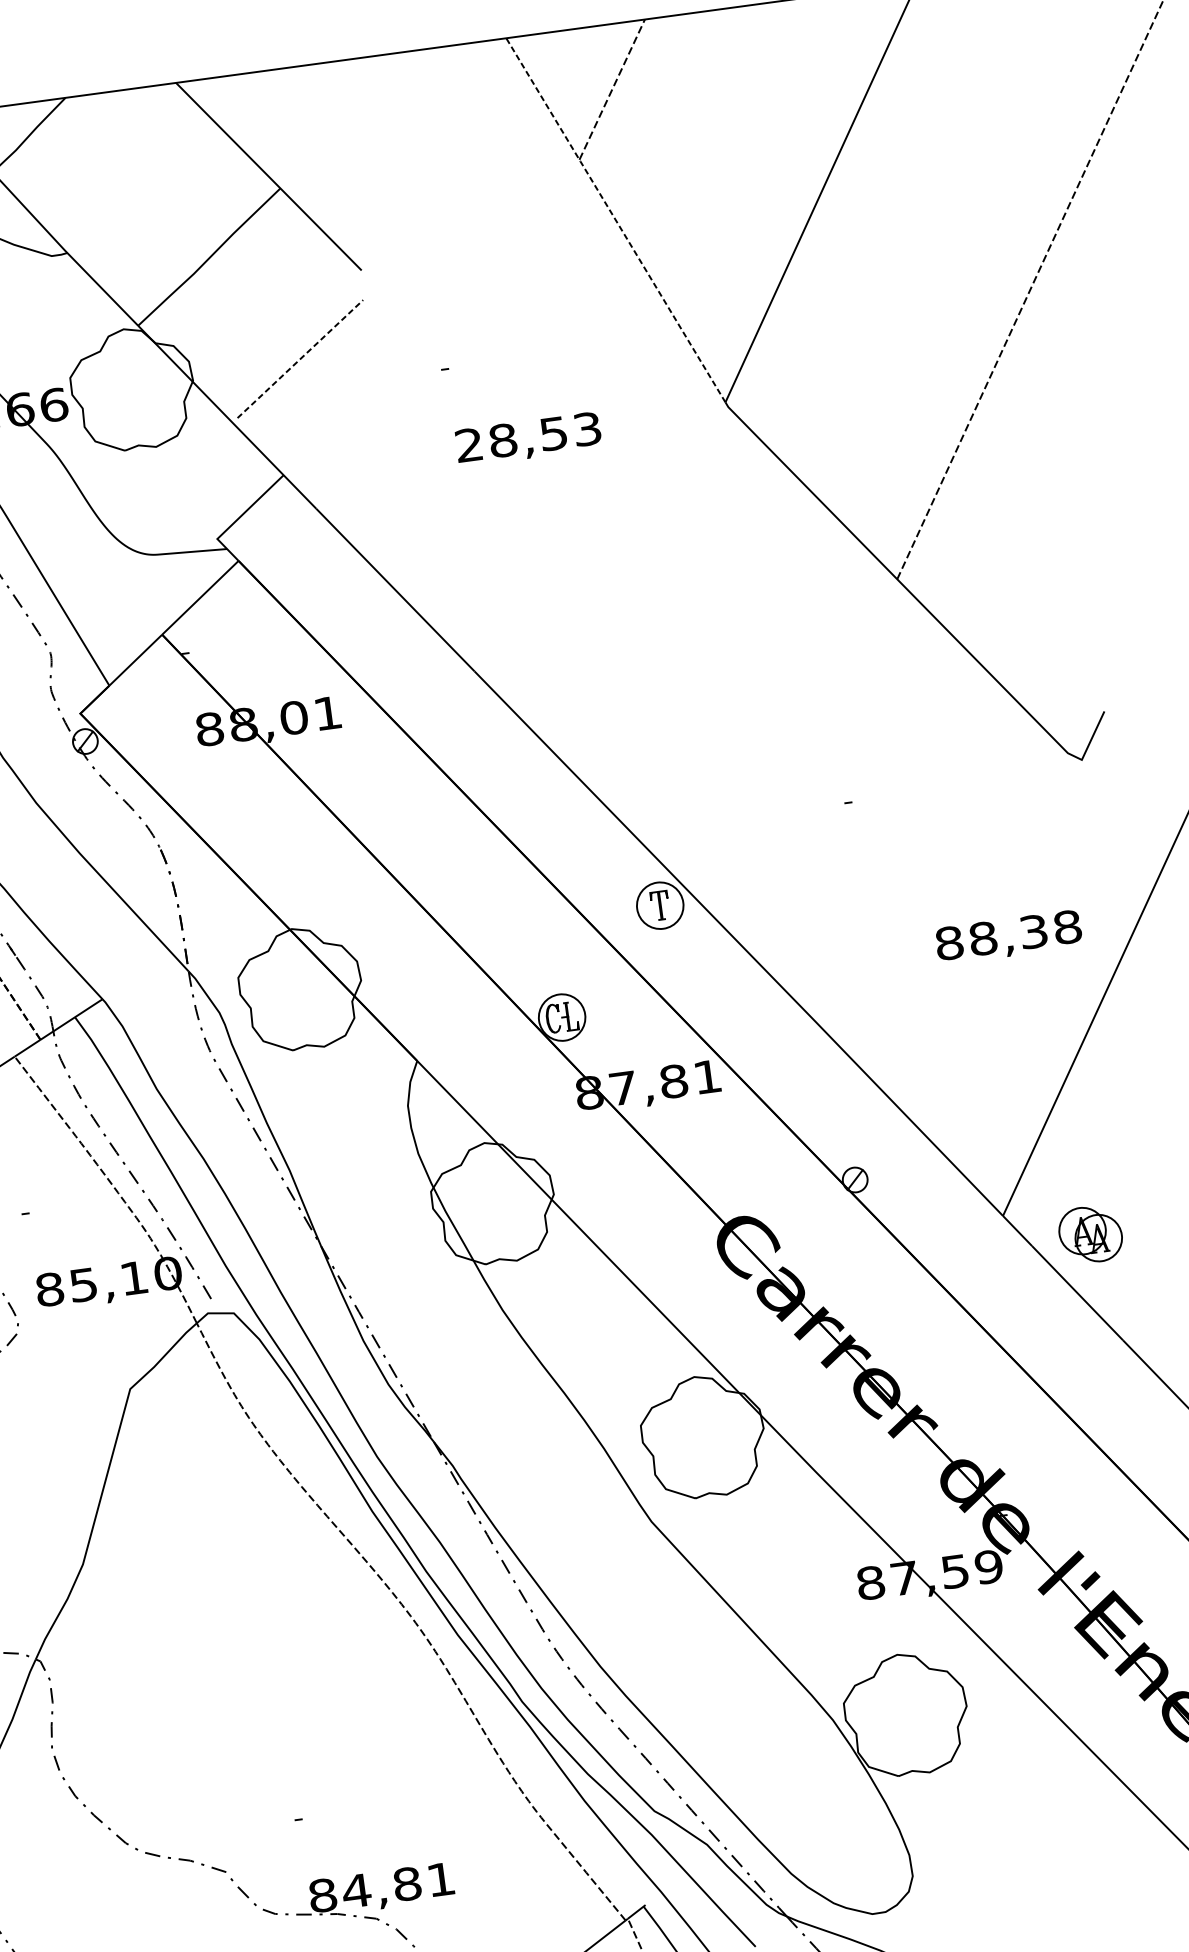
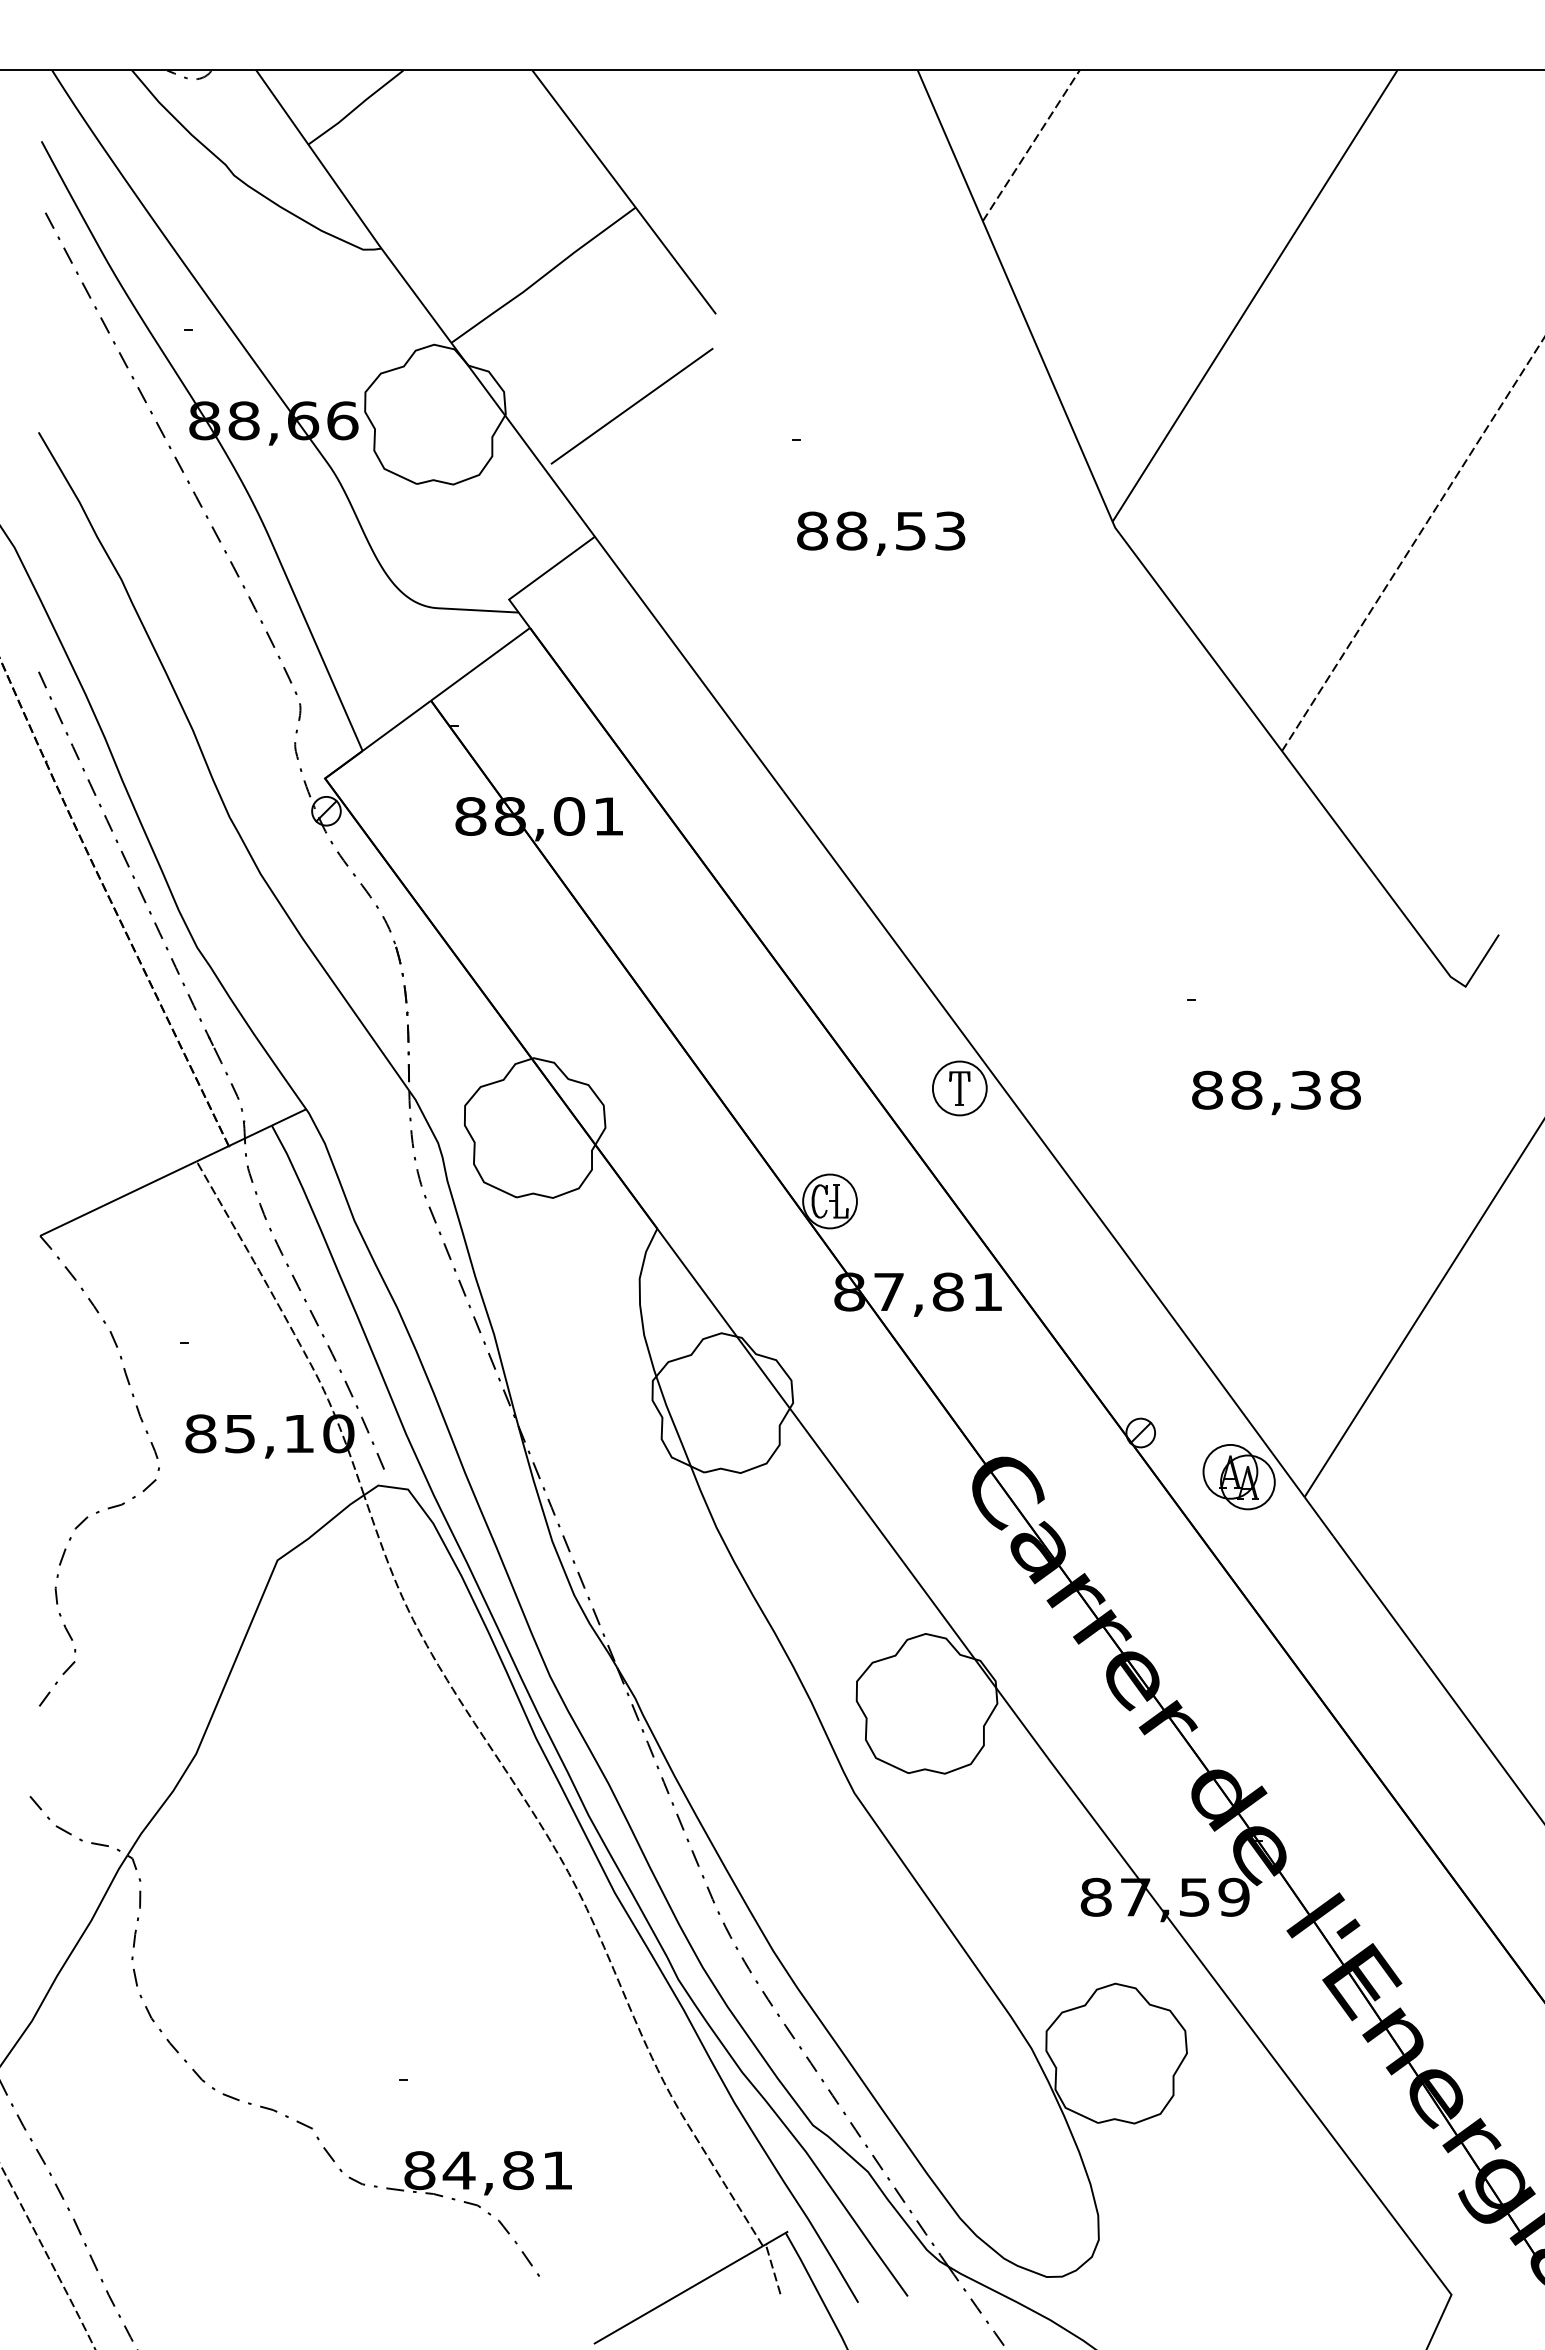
line: (615, 219) -> (1014, 295), dashed -> solid
line: (300, 359) -> (632, 406), dashed -> solid
text: (469, 444) -> (812, 530), 28,53 -> 88,53
text: (1008, 937) -> (1276, 1092), moved
part: (1090, 1235) -> (1238, 1477), moved

